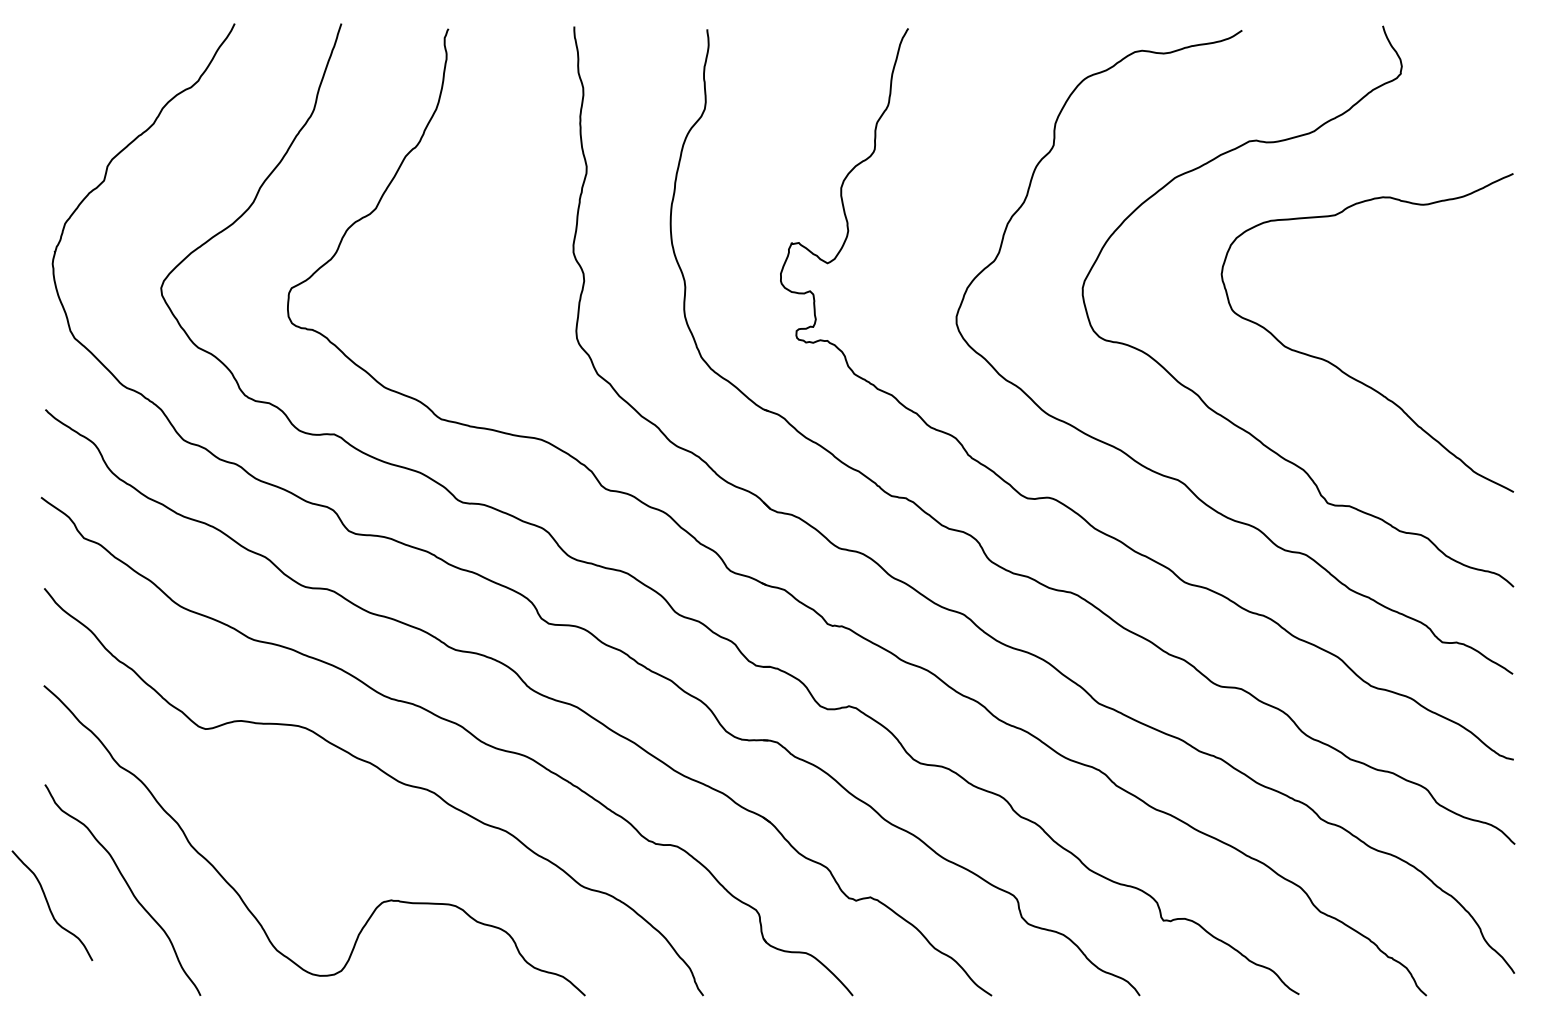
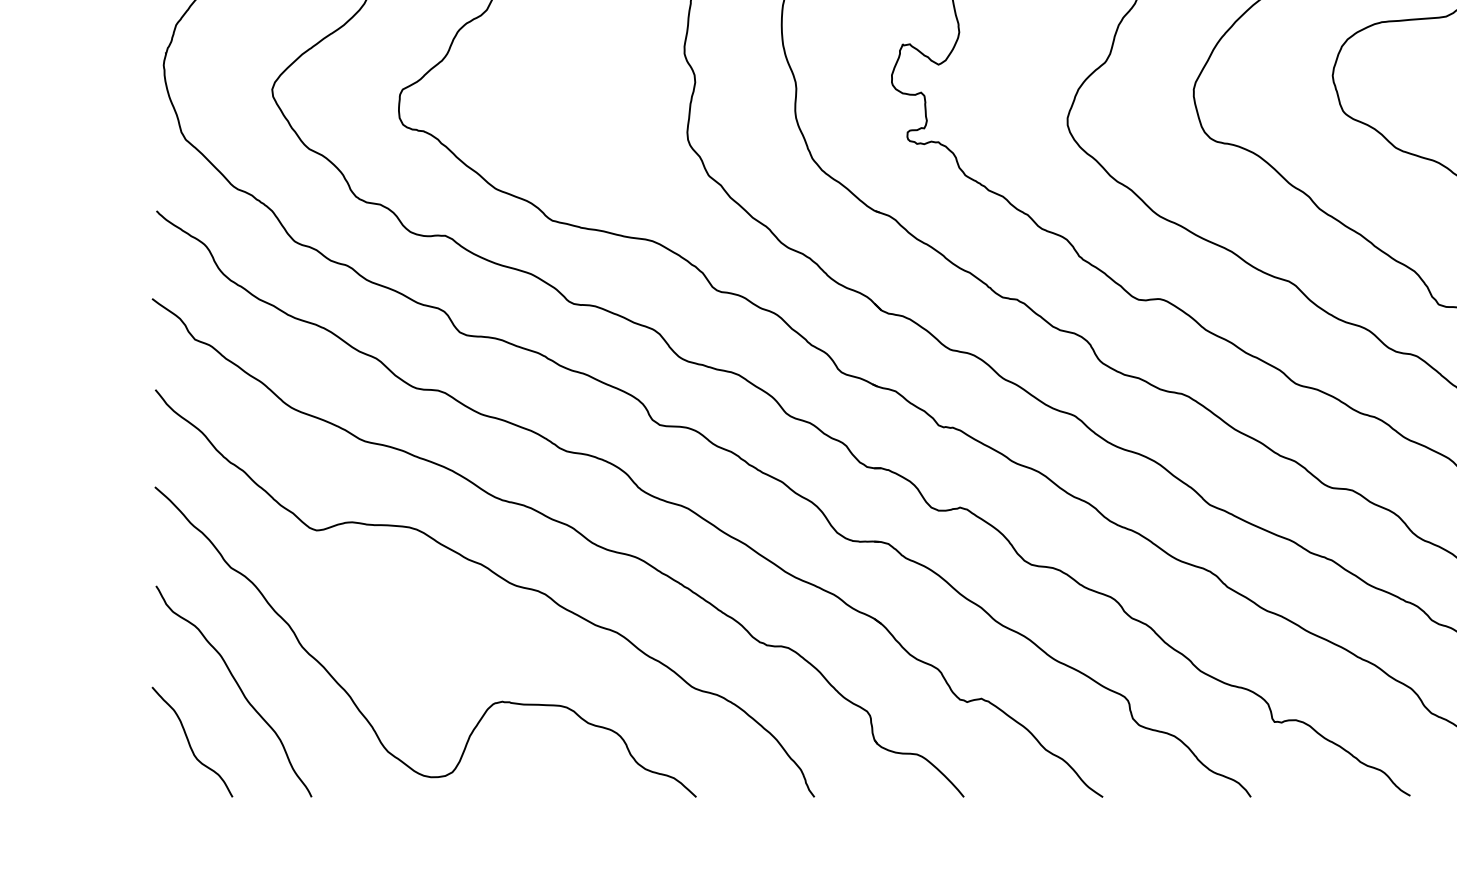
curve: (50, 907) -> (190, 743), moved

